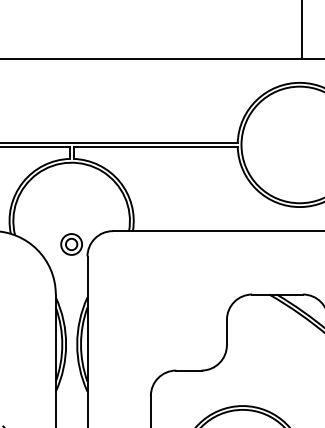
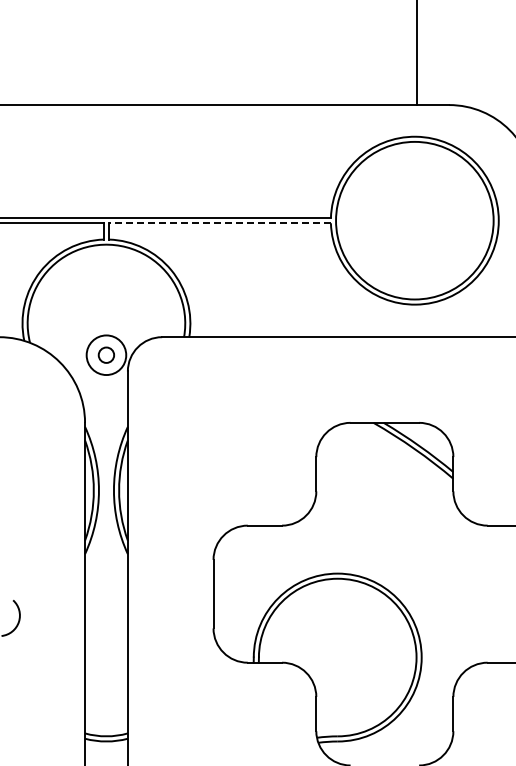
line: (155, 147) -> (219, 223), solid -> dashed
circle: (71, 244) -> (106, 355), size x1.4

